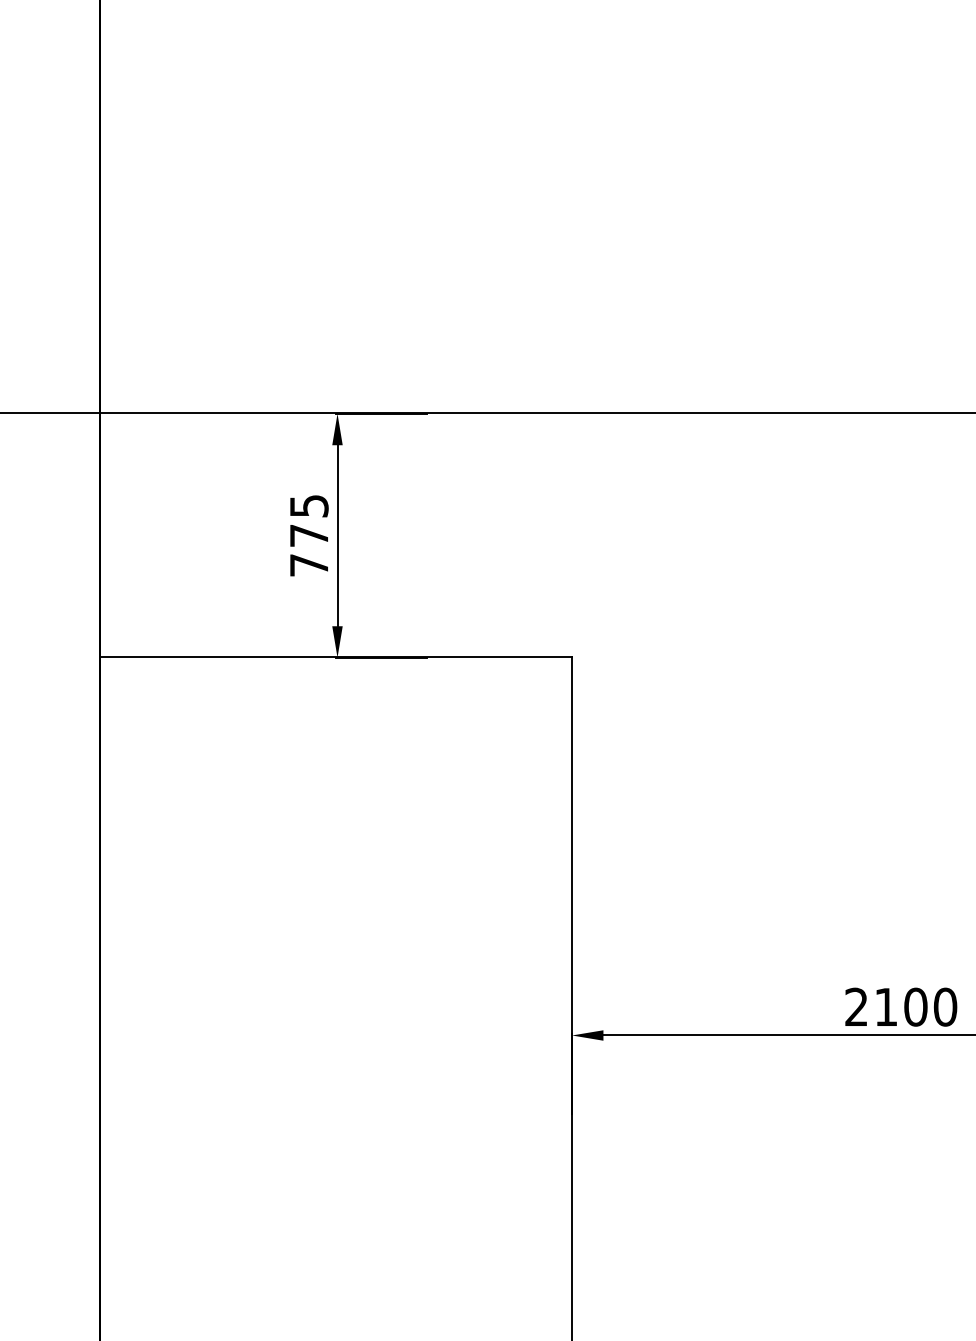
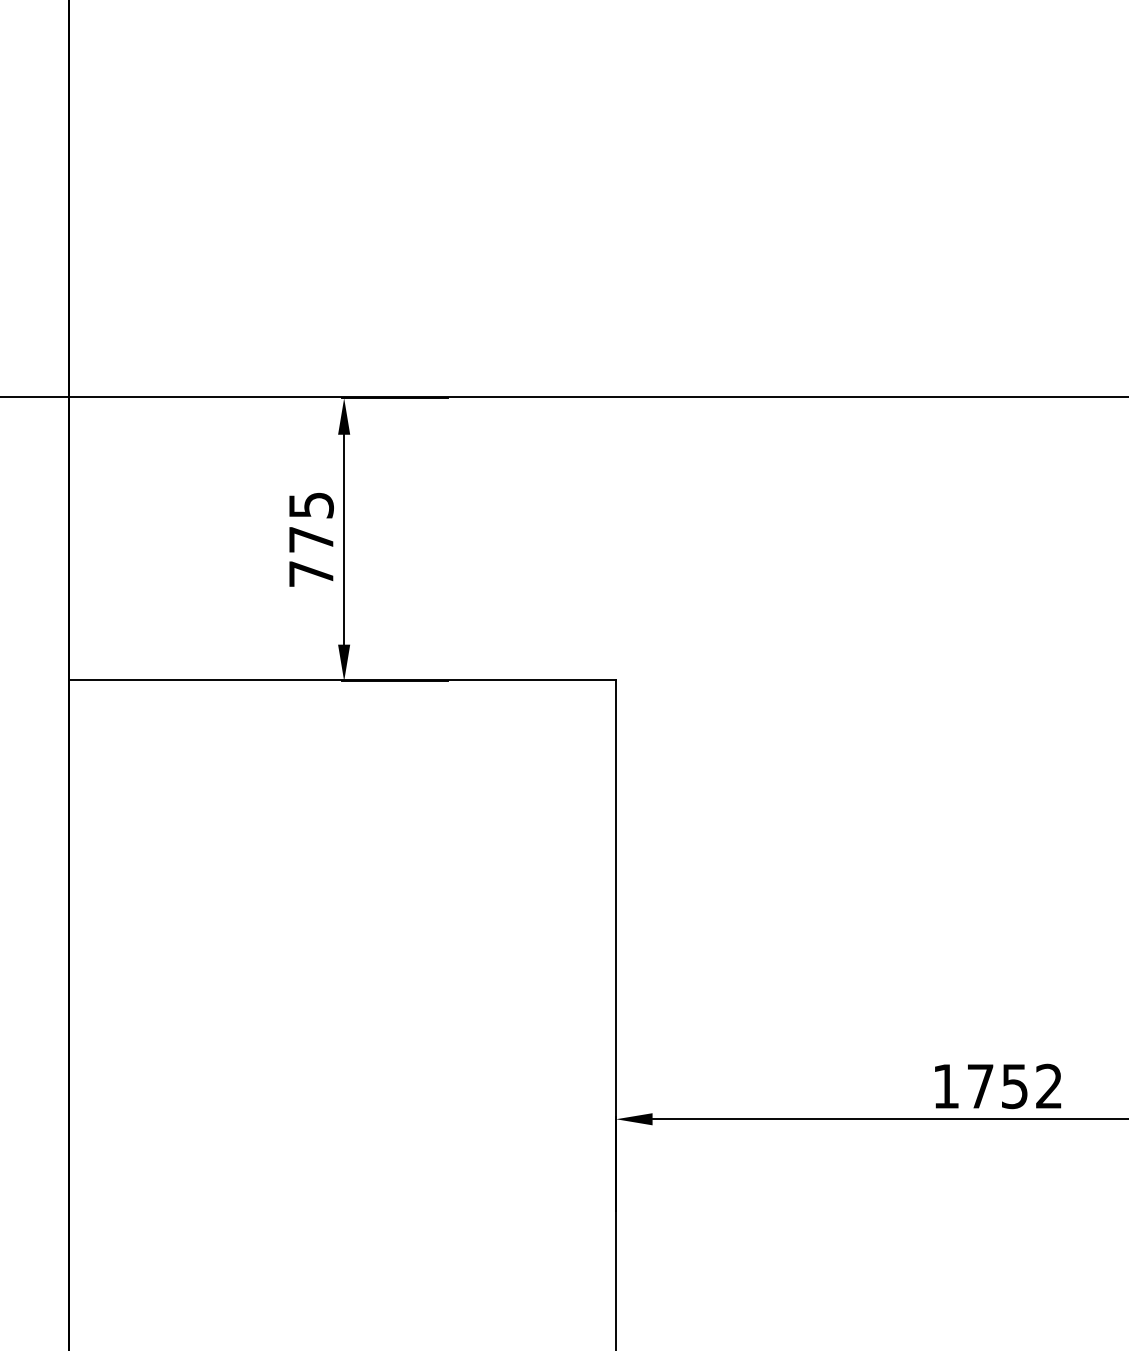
text: (901, 1006) -> (998, 1085), 2100 -> 1752

